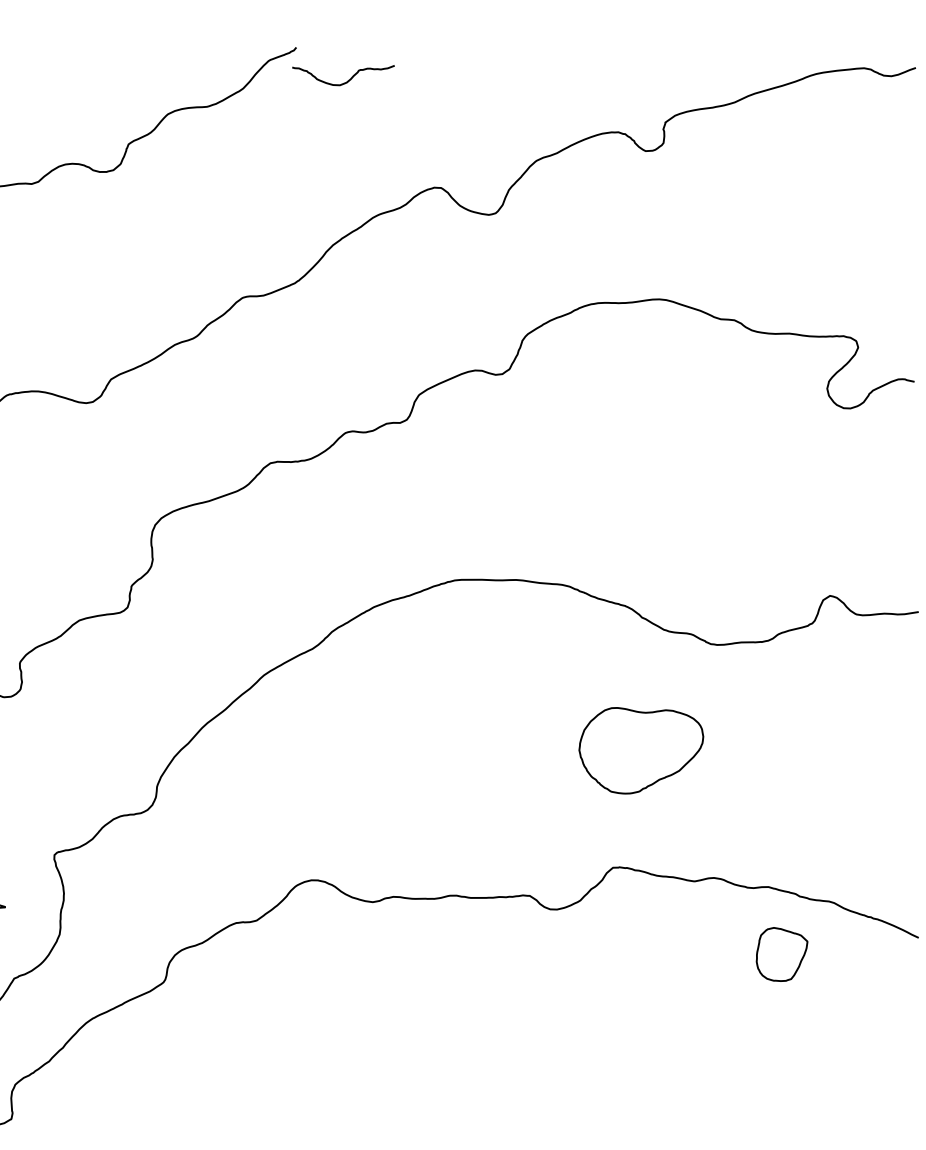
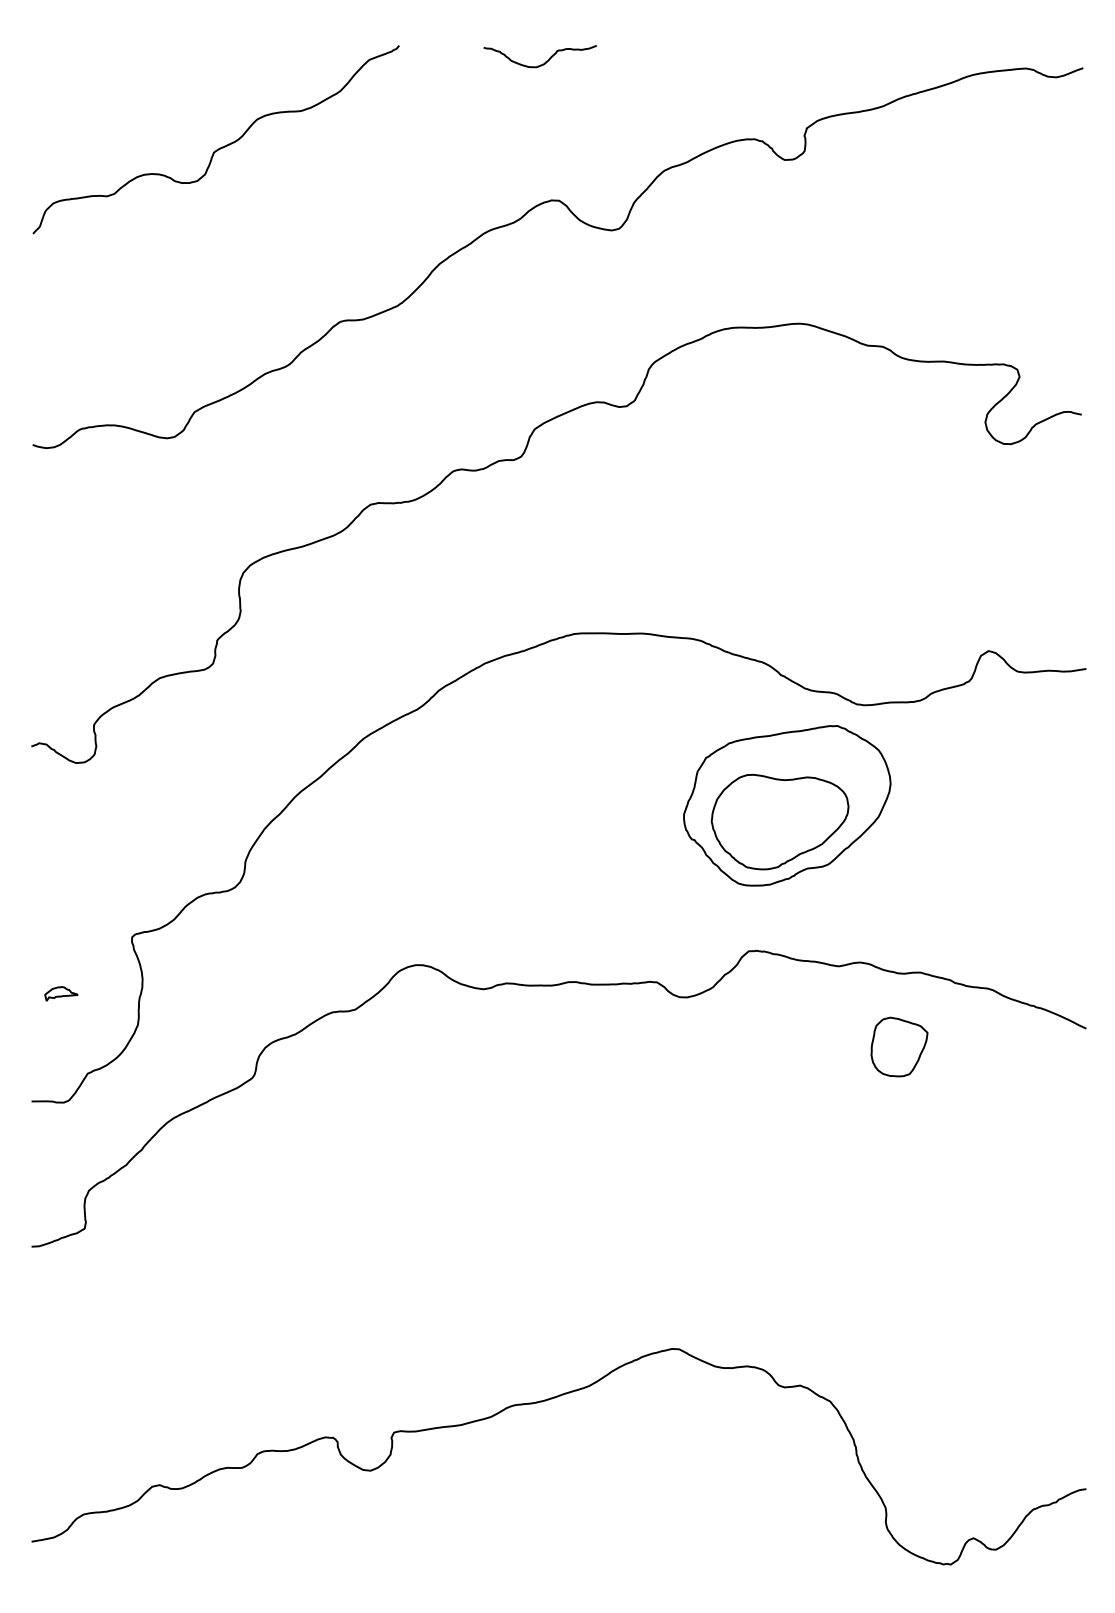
curve: (348, 79) -> (545, 61), moved
part: (648, 735) -> (787, 805), added
part: (782, 953) -> (899, 1046), moved

